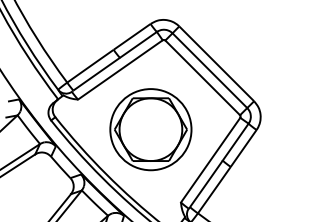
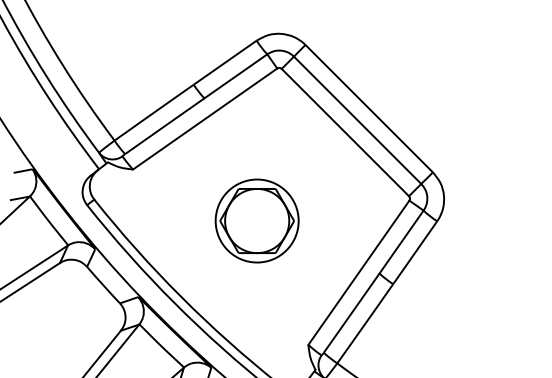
part: (150, 129) -> (256, 220), size x0.6

